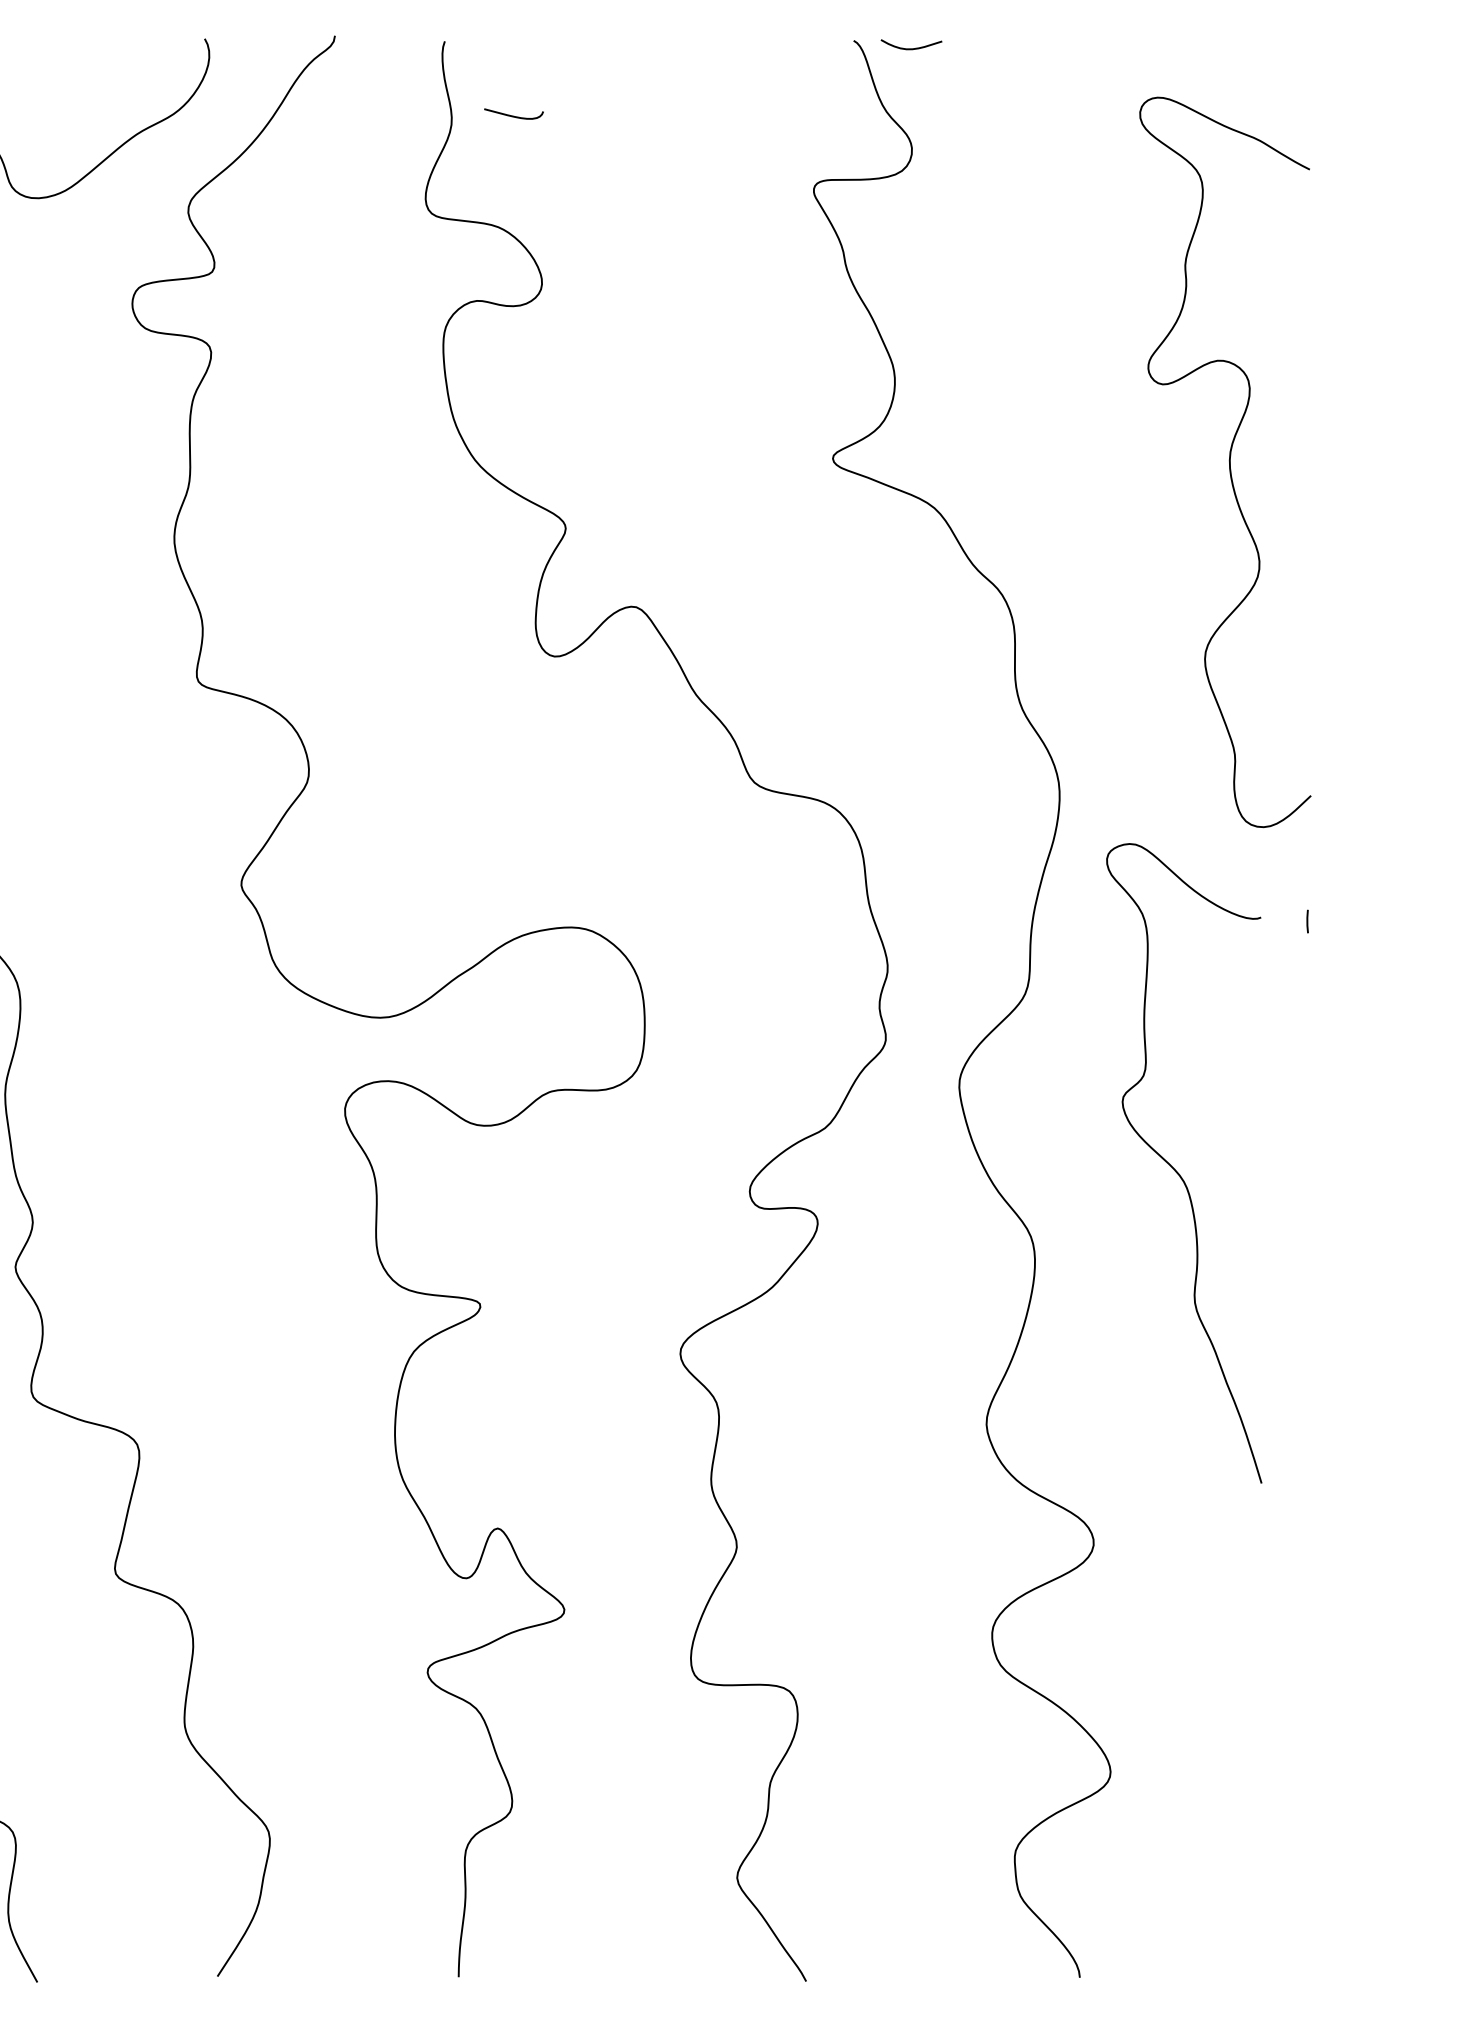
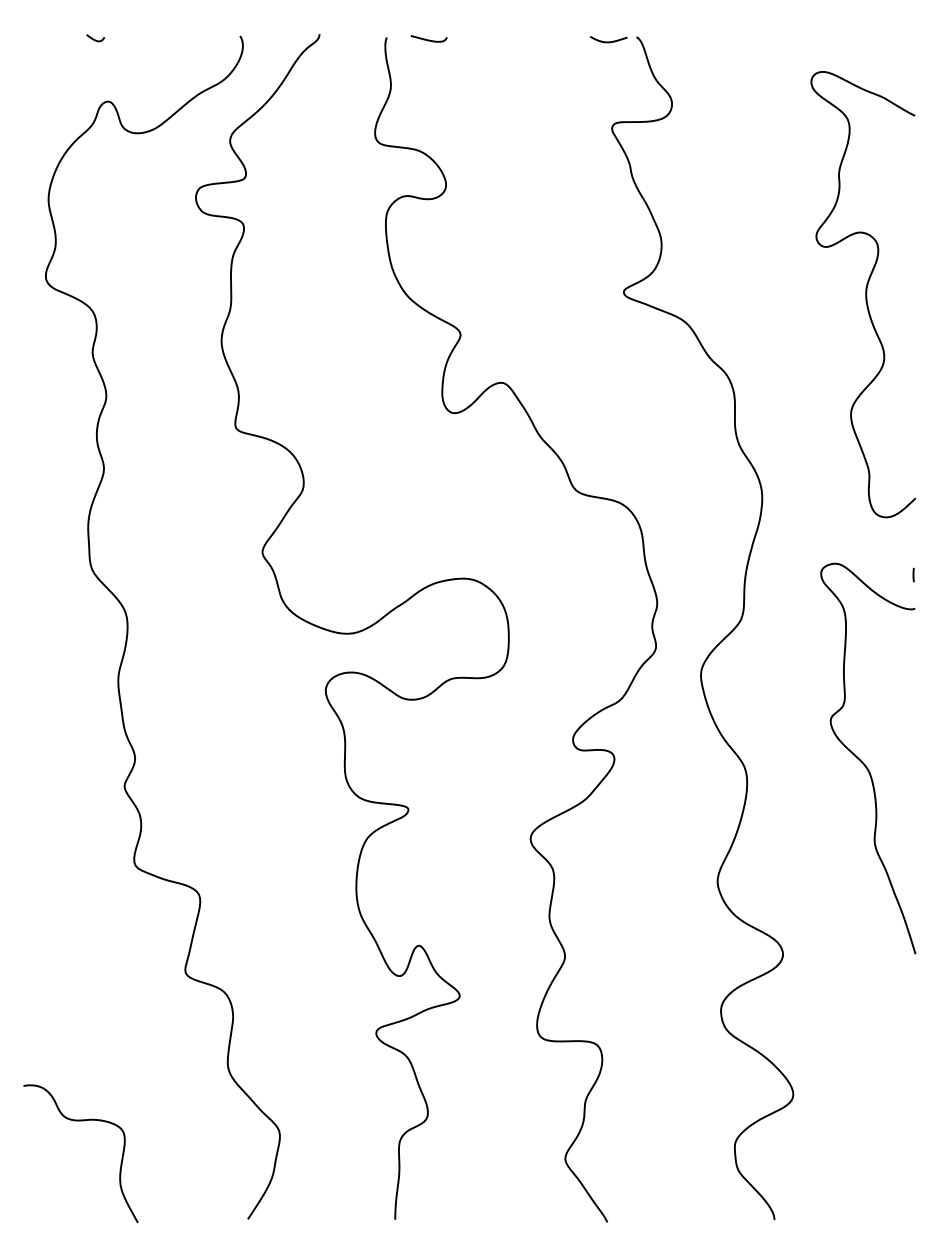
curve: (911, 47) -> (608, 41), moved
curve: (513, 115) -> (428, 39), moved
curve: (1176, 1169) -> (863, 762), moved

